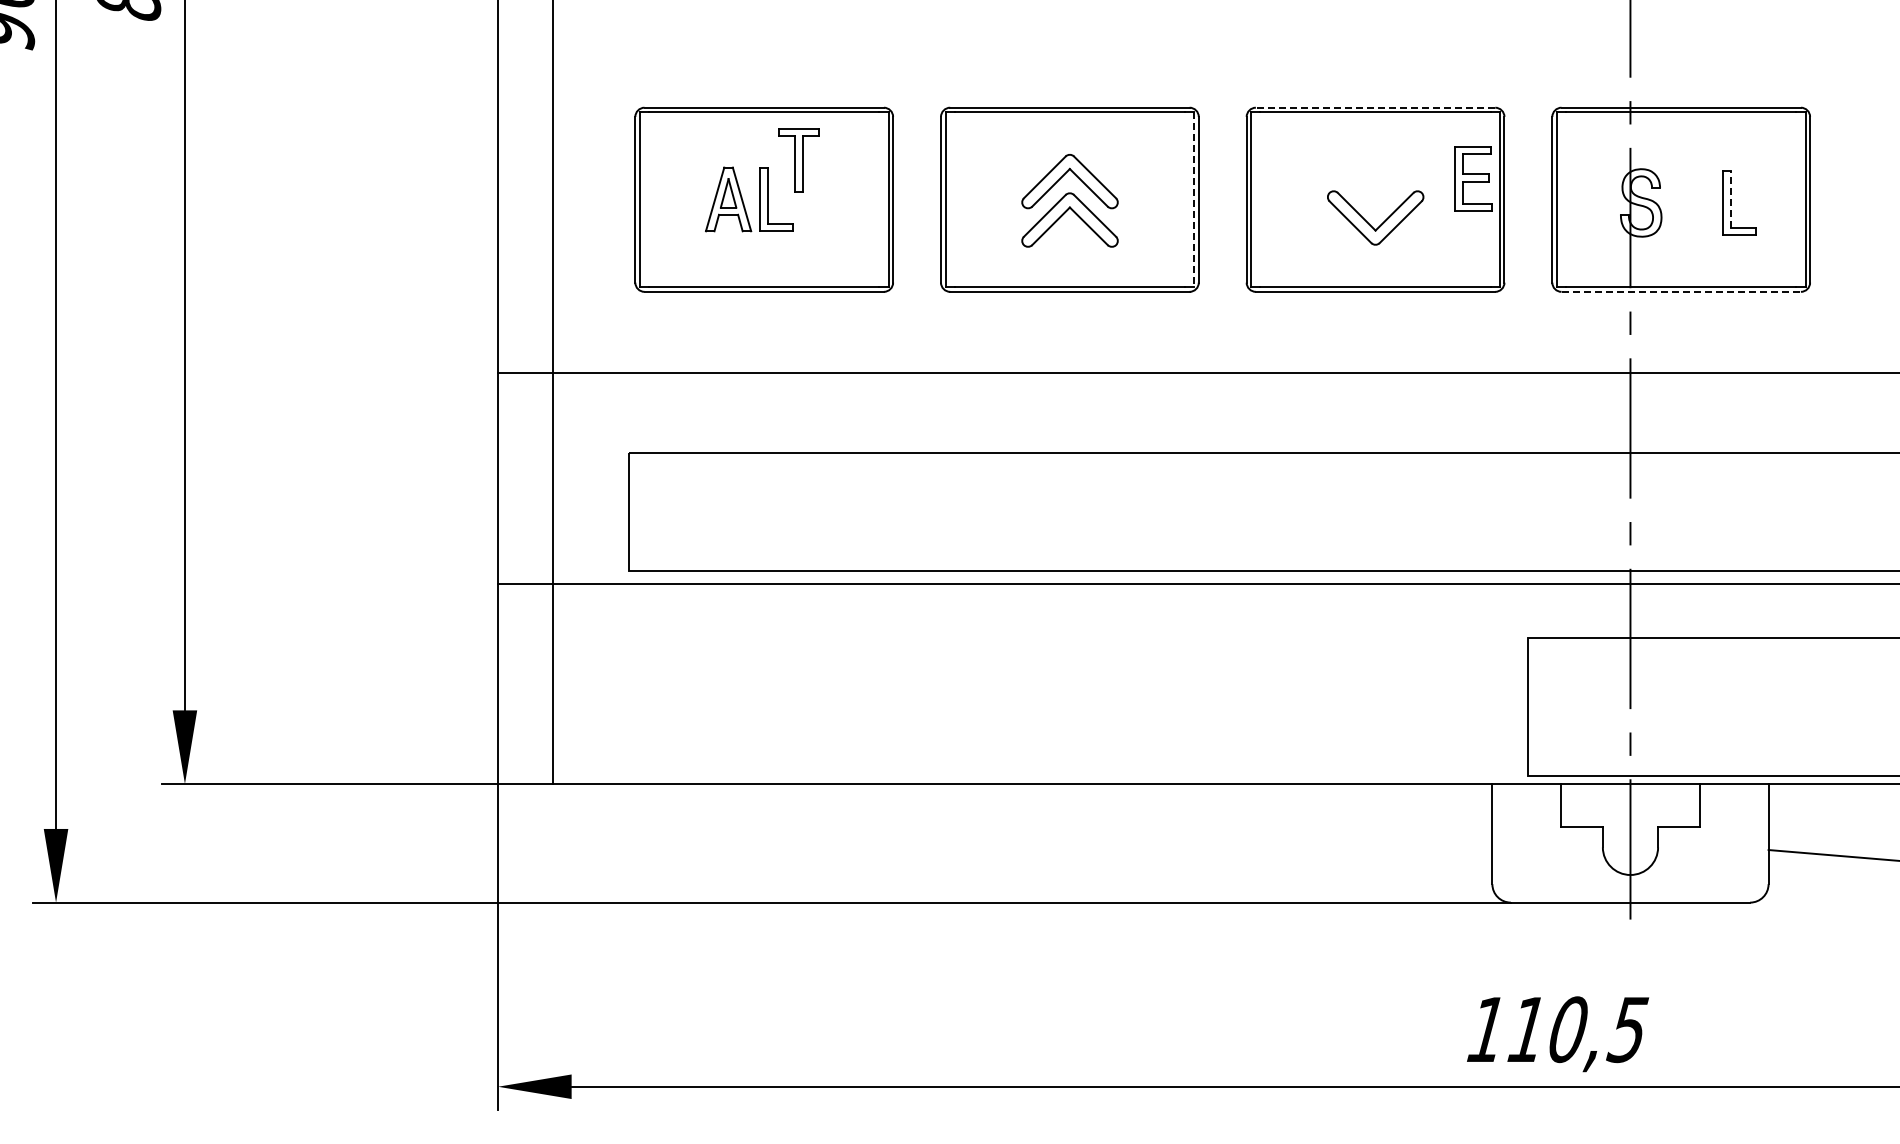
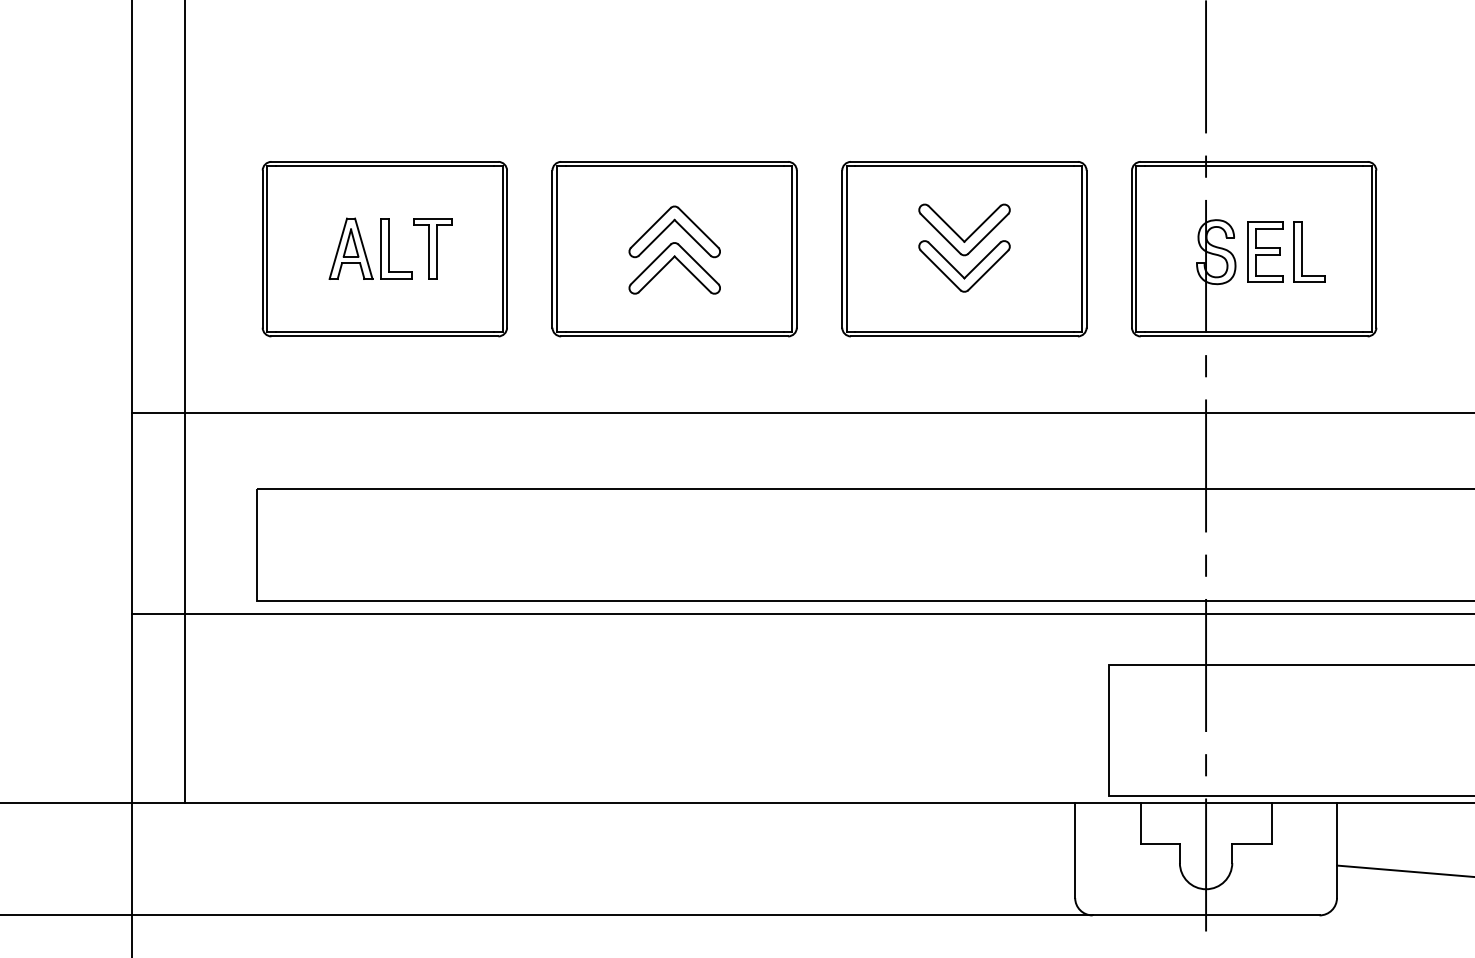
line: (1375, 107) -> (964, 161), dashed -> solid
part: (798, 160) -> (432, 248), moved
part: (1473, 178) -> (1265, 251), moved
part: (1369, 184) -> (958, 234), added
line: (1731, 198) -> (1301, 247), dashed -> solid
line: (1194, 200) -> (792, 249), dashed -> solid
line: (1681, 291) -> (1254, 336), dashed -> solid

